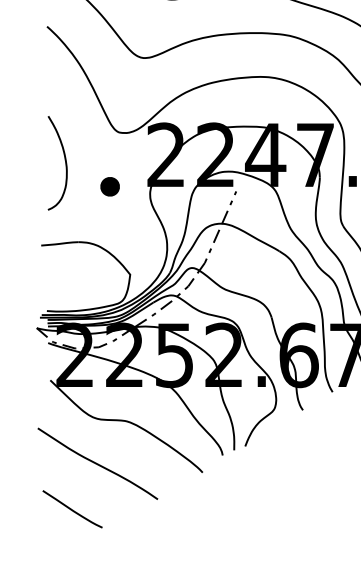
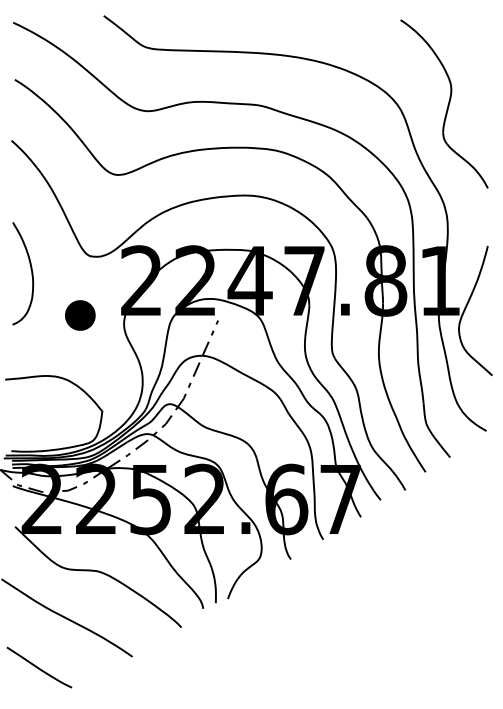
curve: (65, 162) -> (31, 273), moved
part: (110, 186) -> (80, 315), size x1.43

